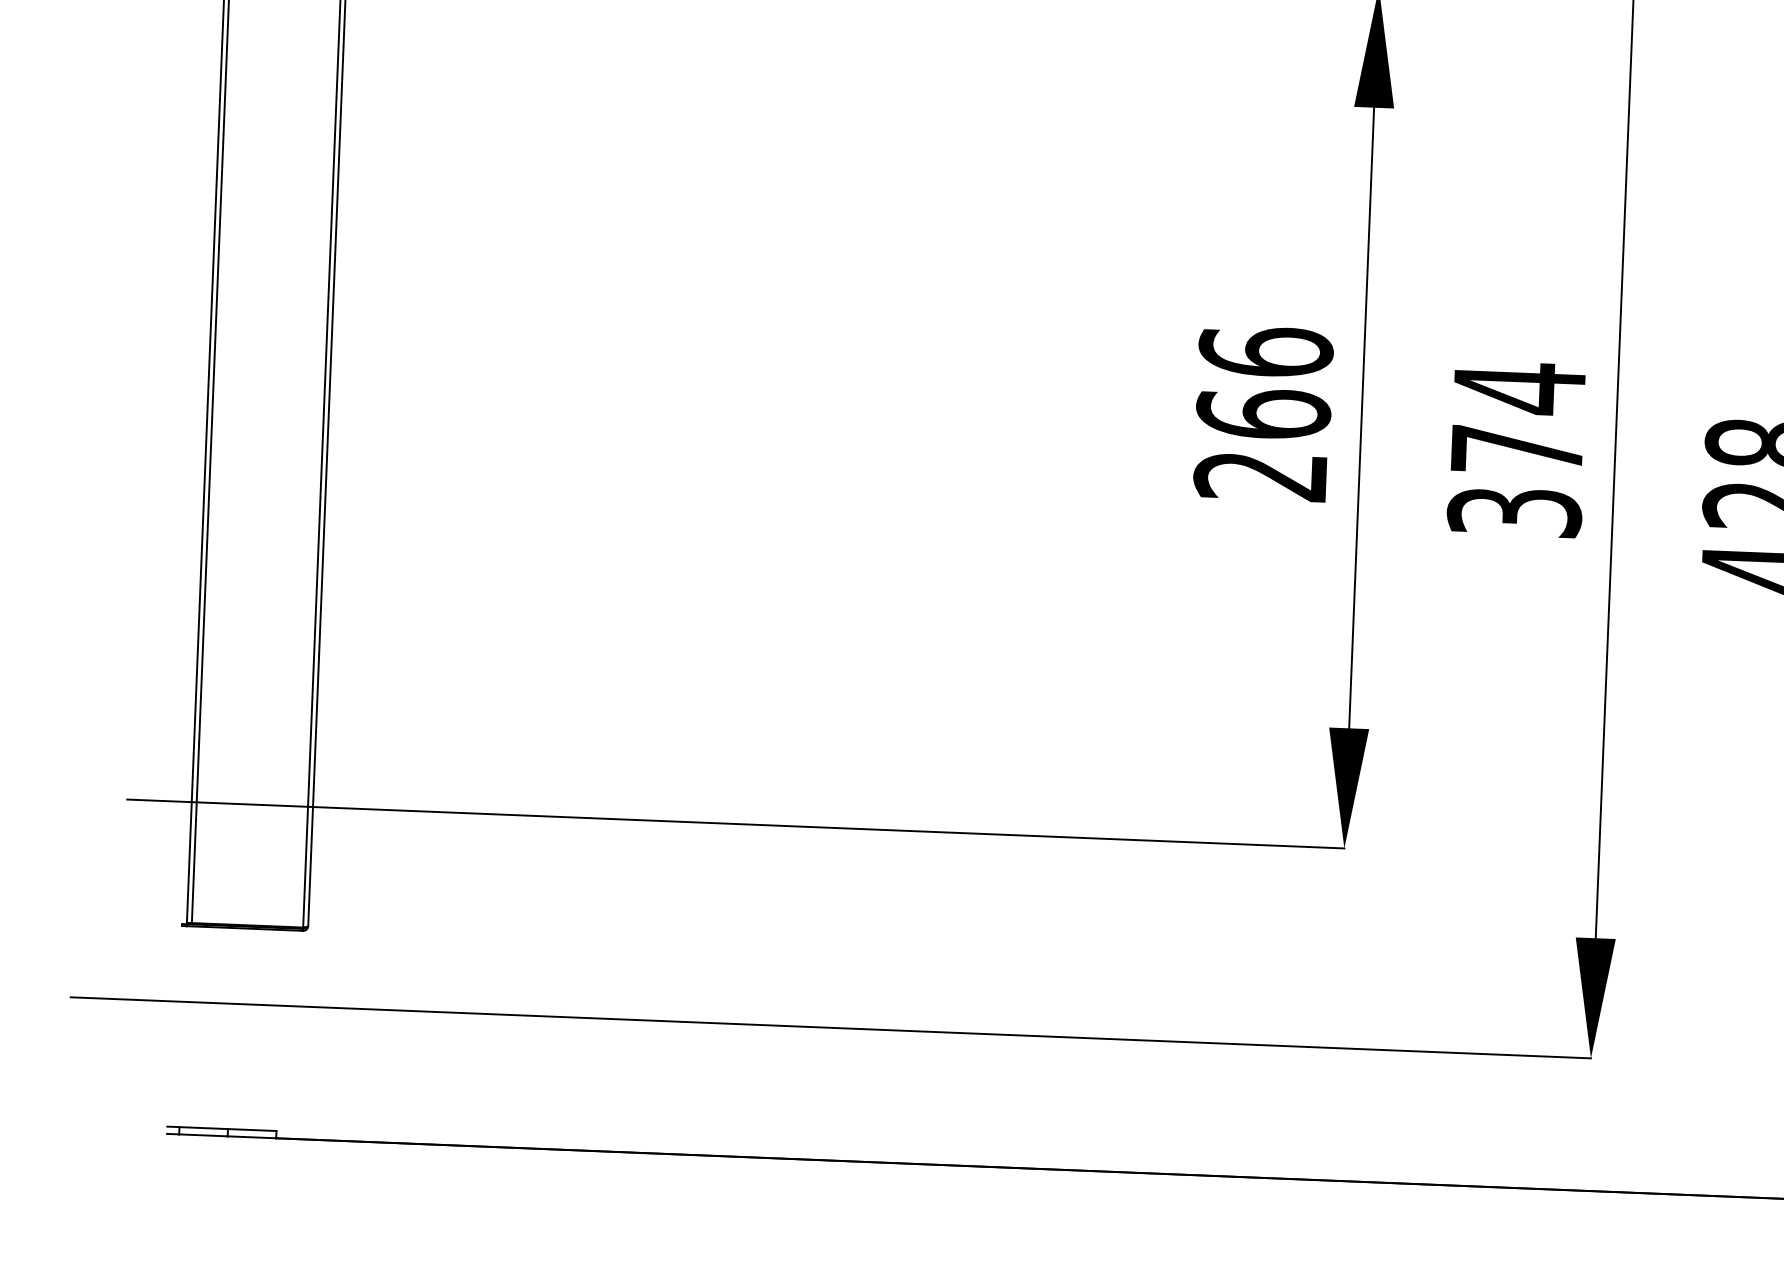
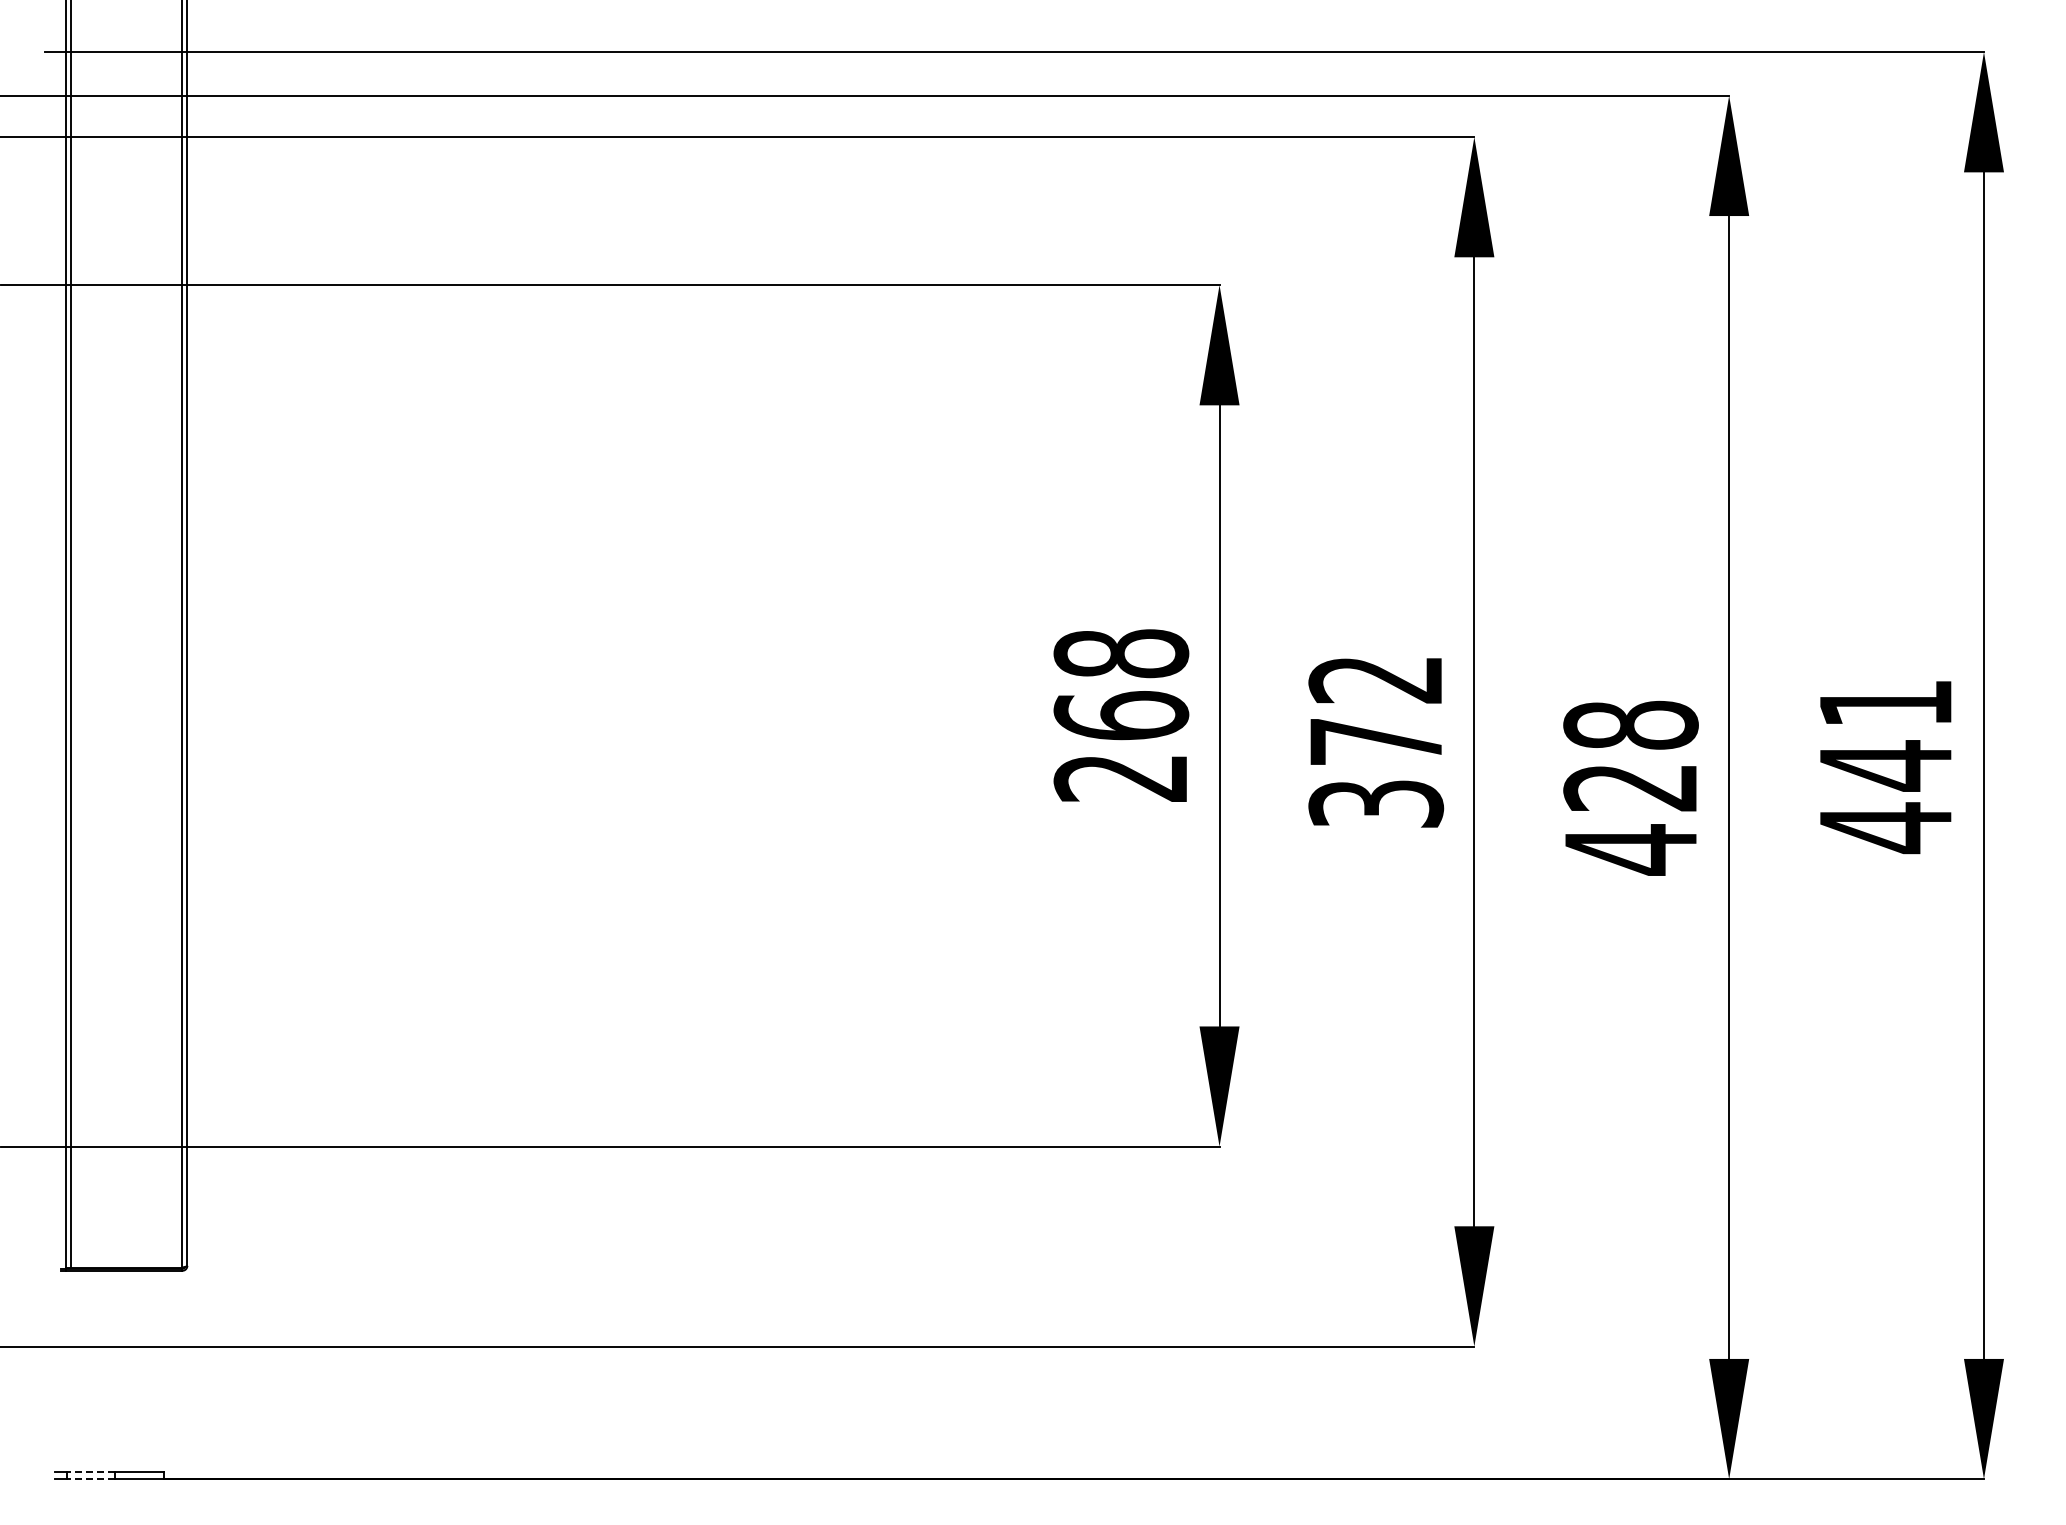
text: (1266, 351) -> (1121, 653), 266 -> 268
text: (1517, 387) -> (1374, 679), 374 -> 372
line: (203, 1127) -> (90, 1471), solid -> dashed
line: (202, 1135) -> (90, 1479), solid -> dashed

